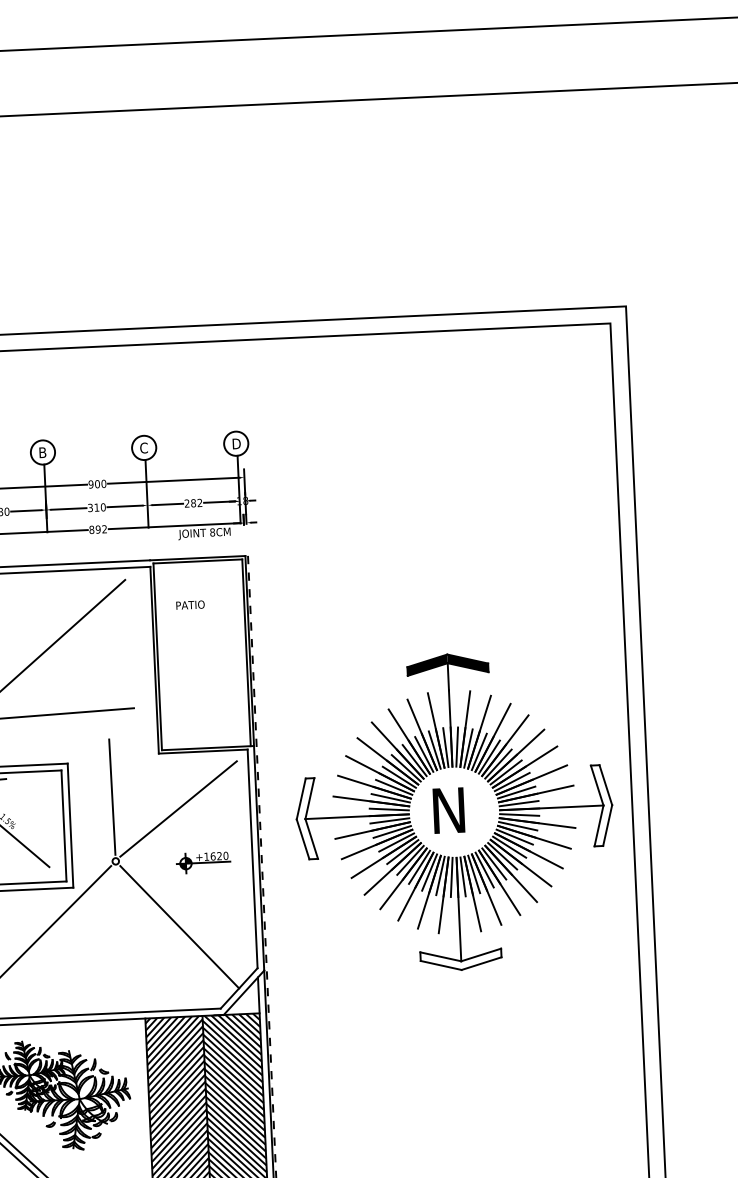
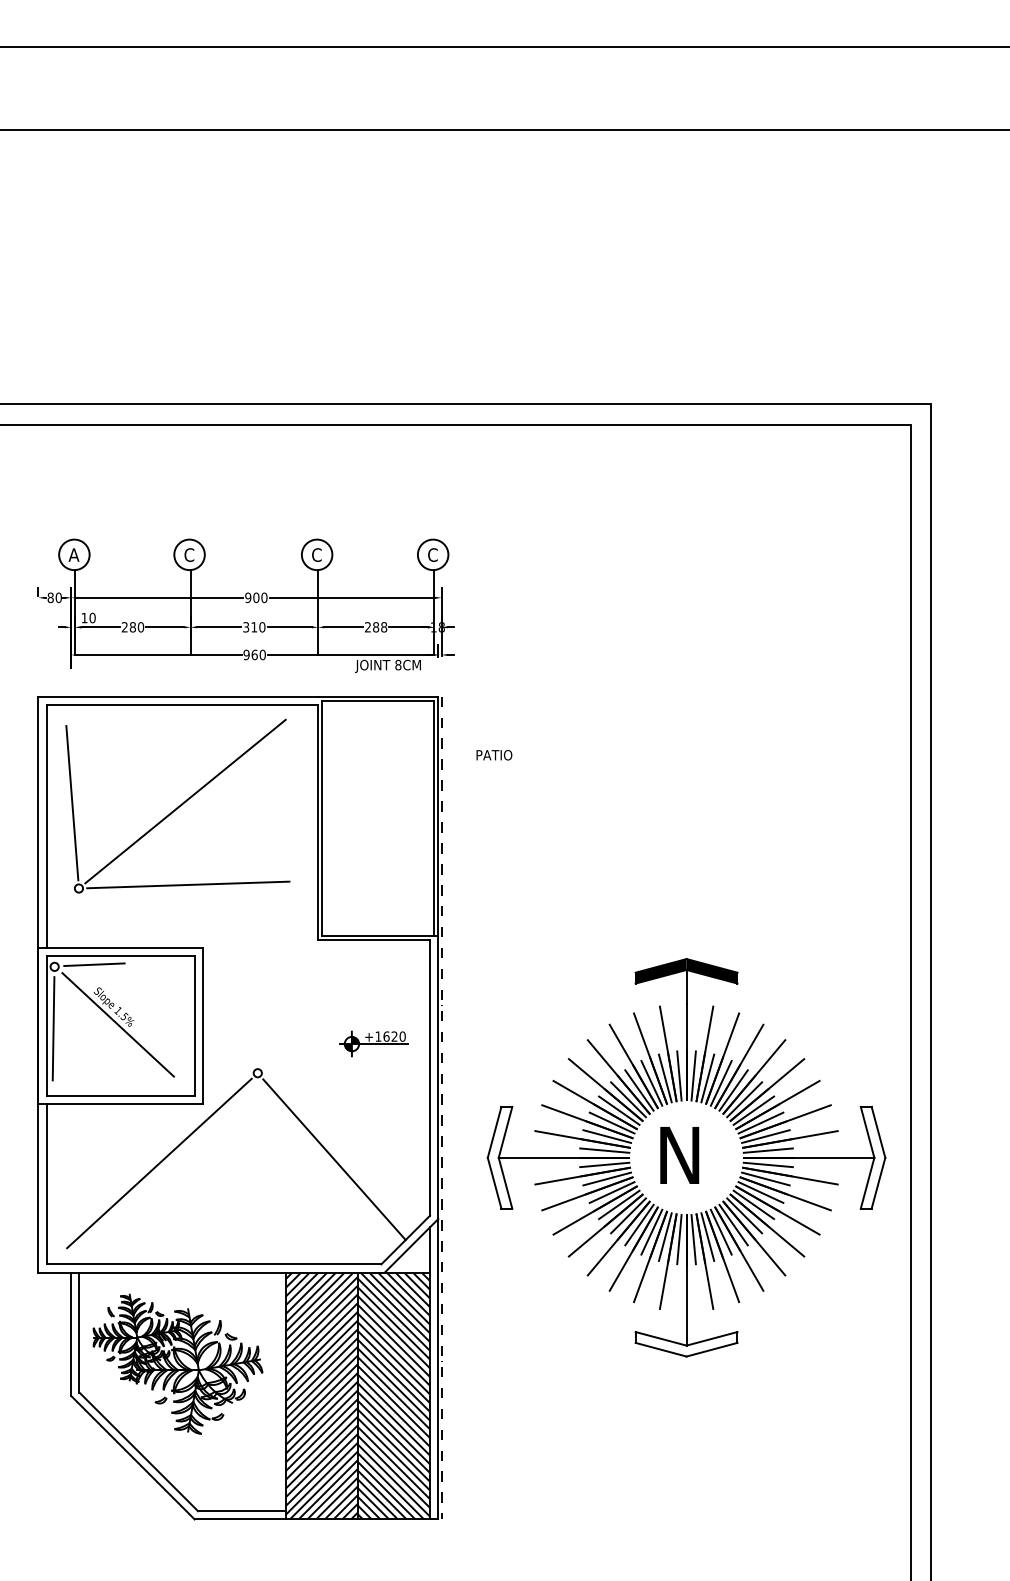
text: (236, 443) -> (433, 554), D -> C
text: (42, 452) -> (189, 554), B -> C
text: (200, 503) -> (384, 627), 282 -> 288
text: (98, 529) -> (254, 654), 892 -> 960
text: (190, 605) -> (494, 755), moved
line: (111, 797) -> (256, 992), removed
line: (178, 808) -> (339, 1010), removed
part: (454, 812) -> (686, 1157), moved
part: (203, 862) -> (373, 1043), moved

